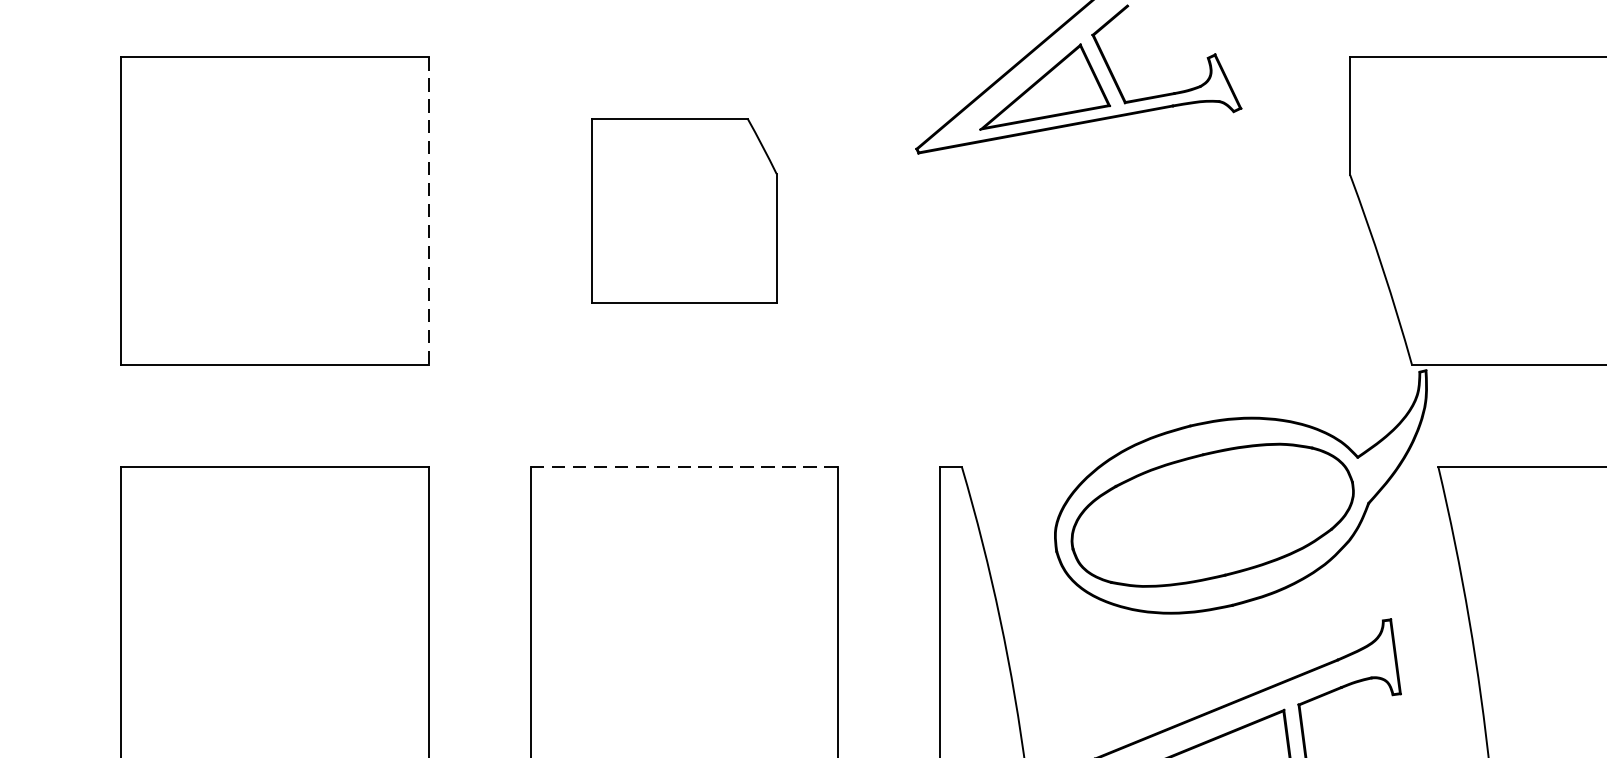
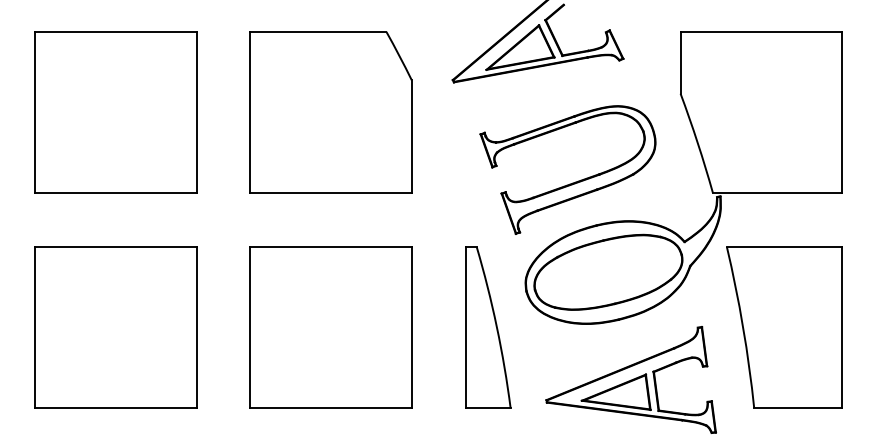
line: (428, 210) -> (196, 112), dashed -> solid
part: (683, 210) -> (330, 112), size x1.67
part: (1144, 344) -> (572, 182), added
line: (685, 466) -> (331, 246), dashed -> solid

